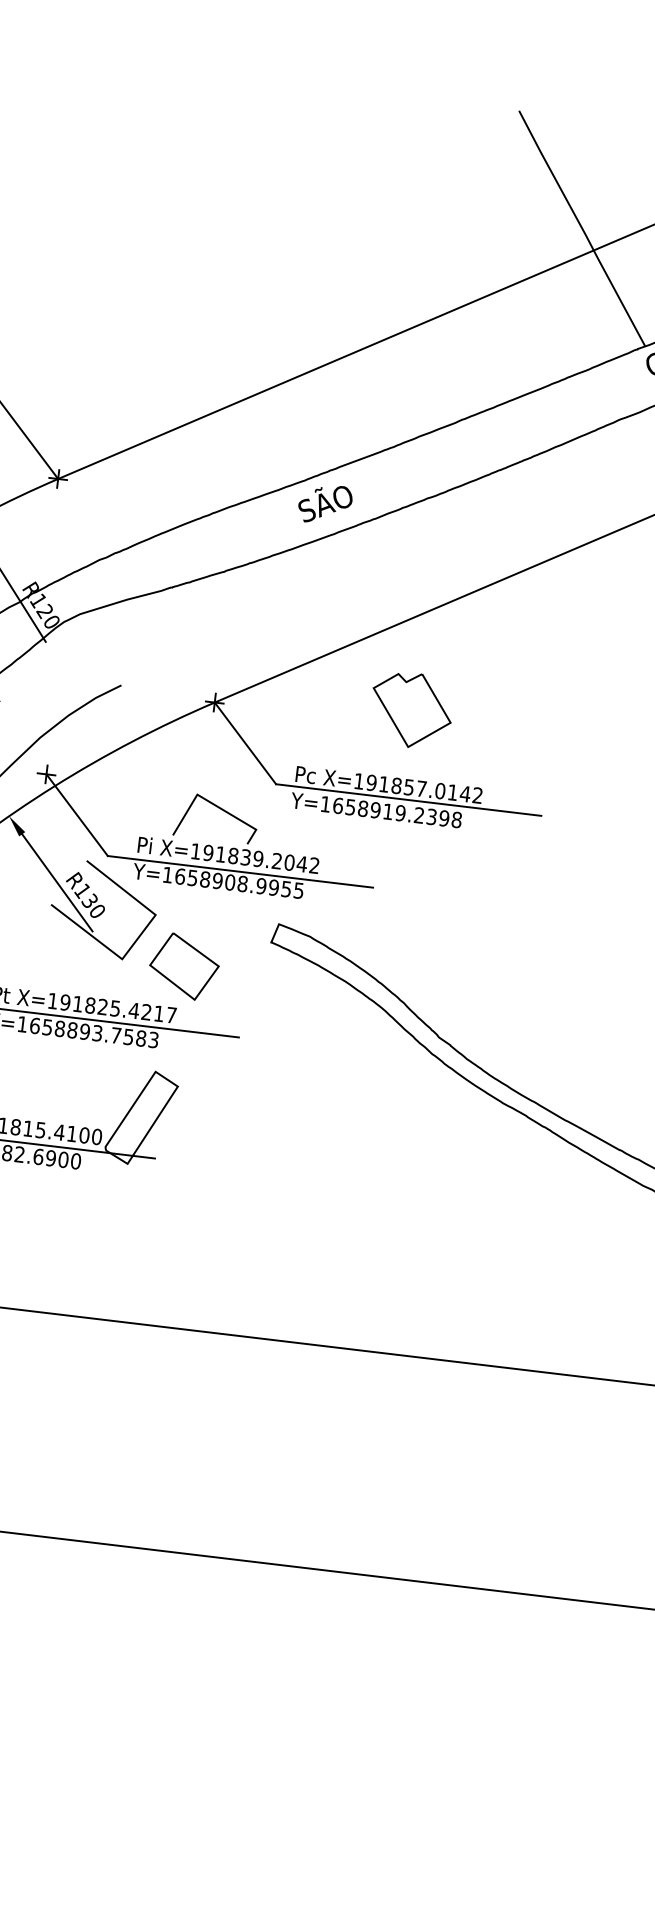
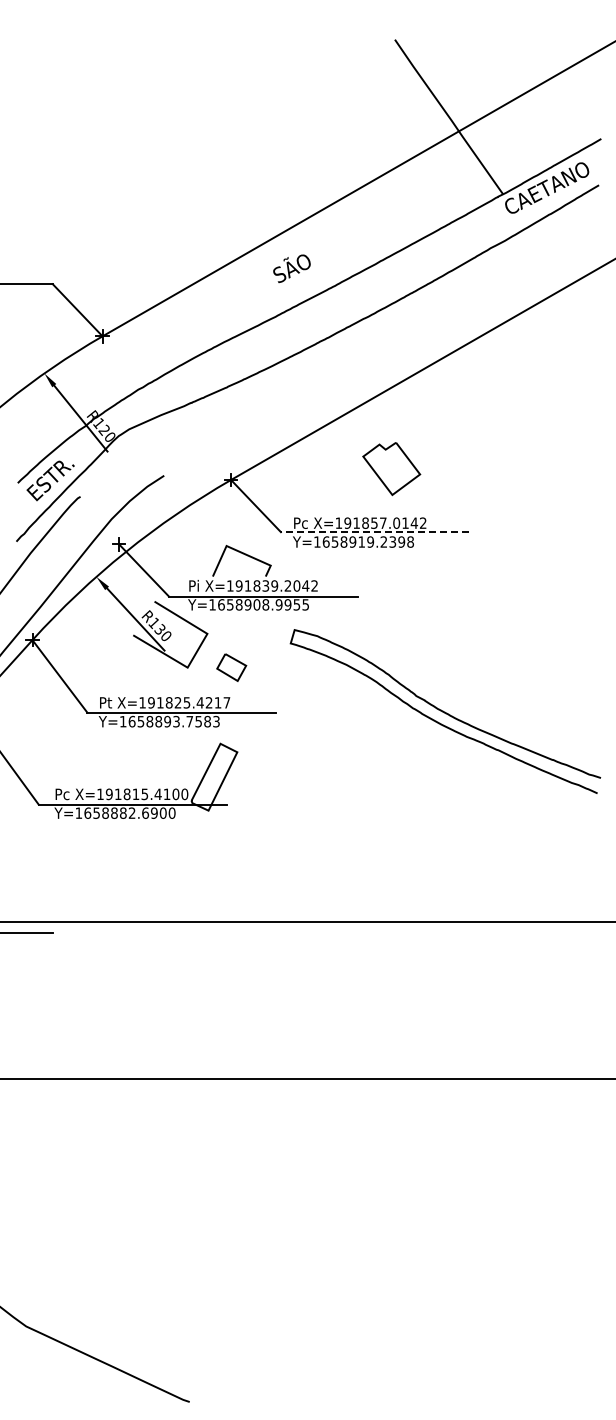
text: (324, 503) -> (291, 268), moved
part: (411, 711) -> (391, 469), moved
line: (407, 800) -> (374, 532), solid -> dashed
part: (183, 966) -> (231, 667), size x0.6

